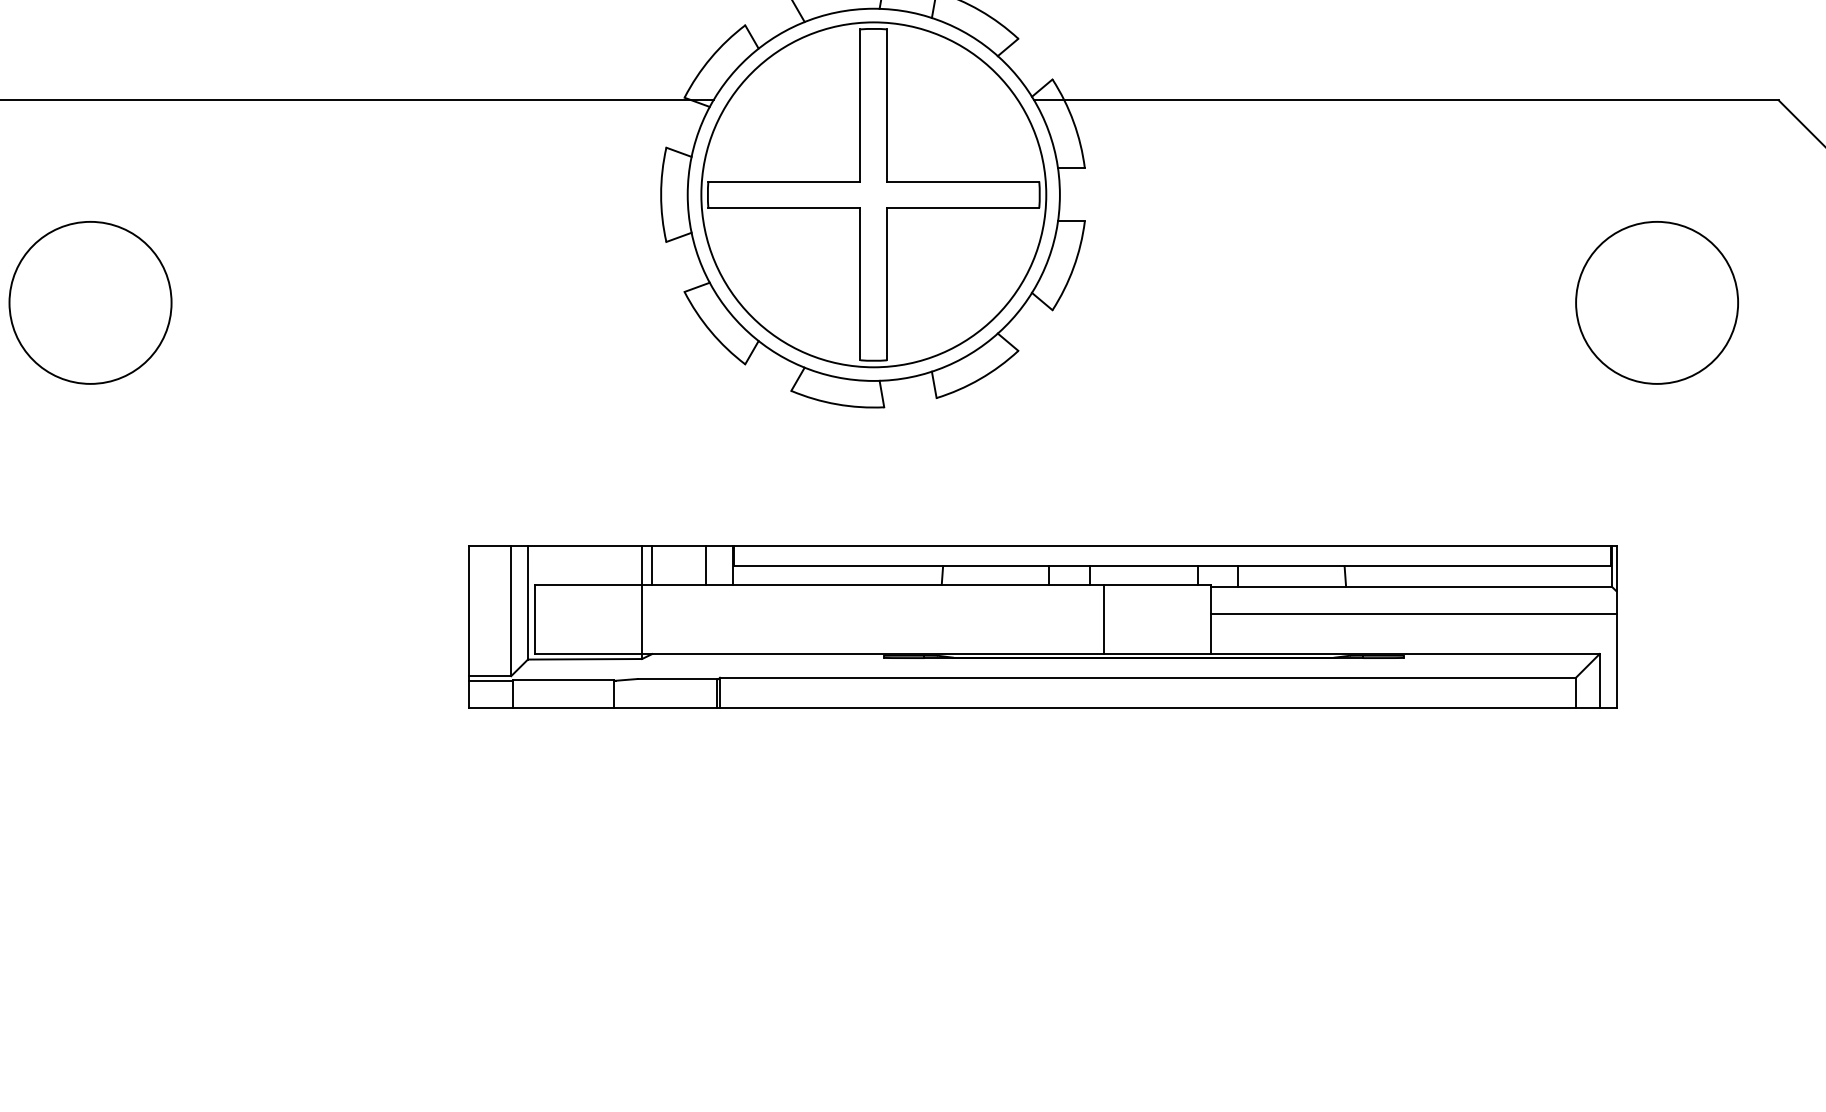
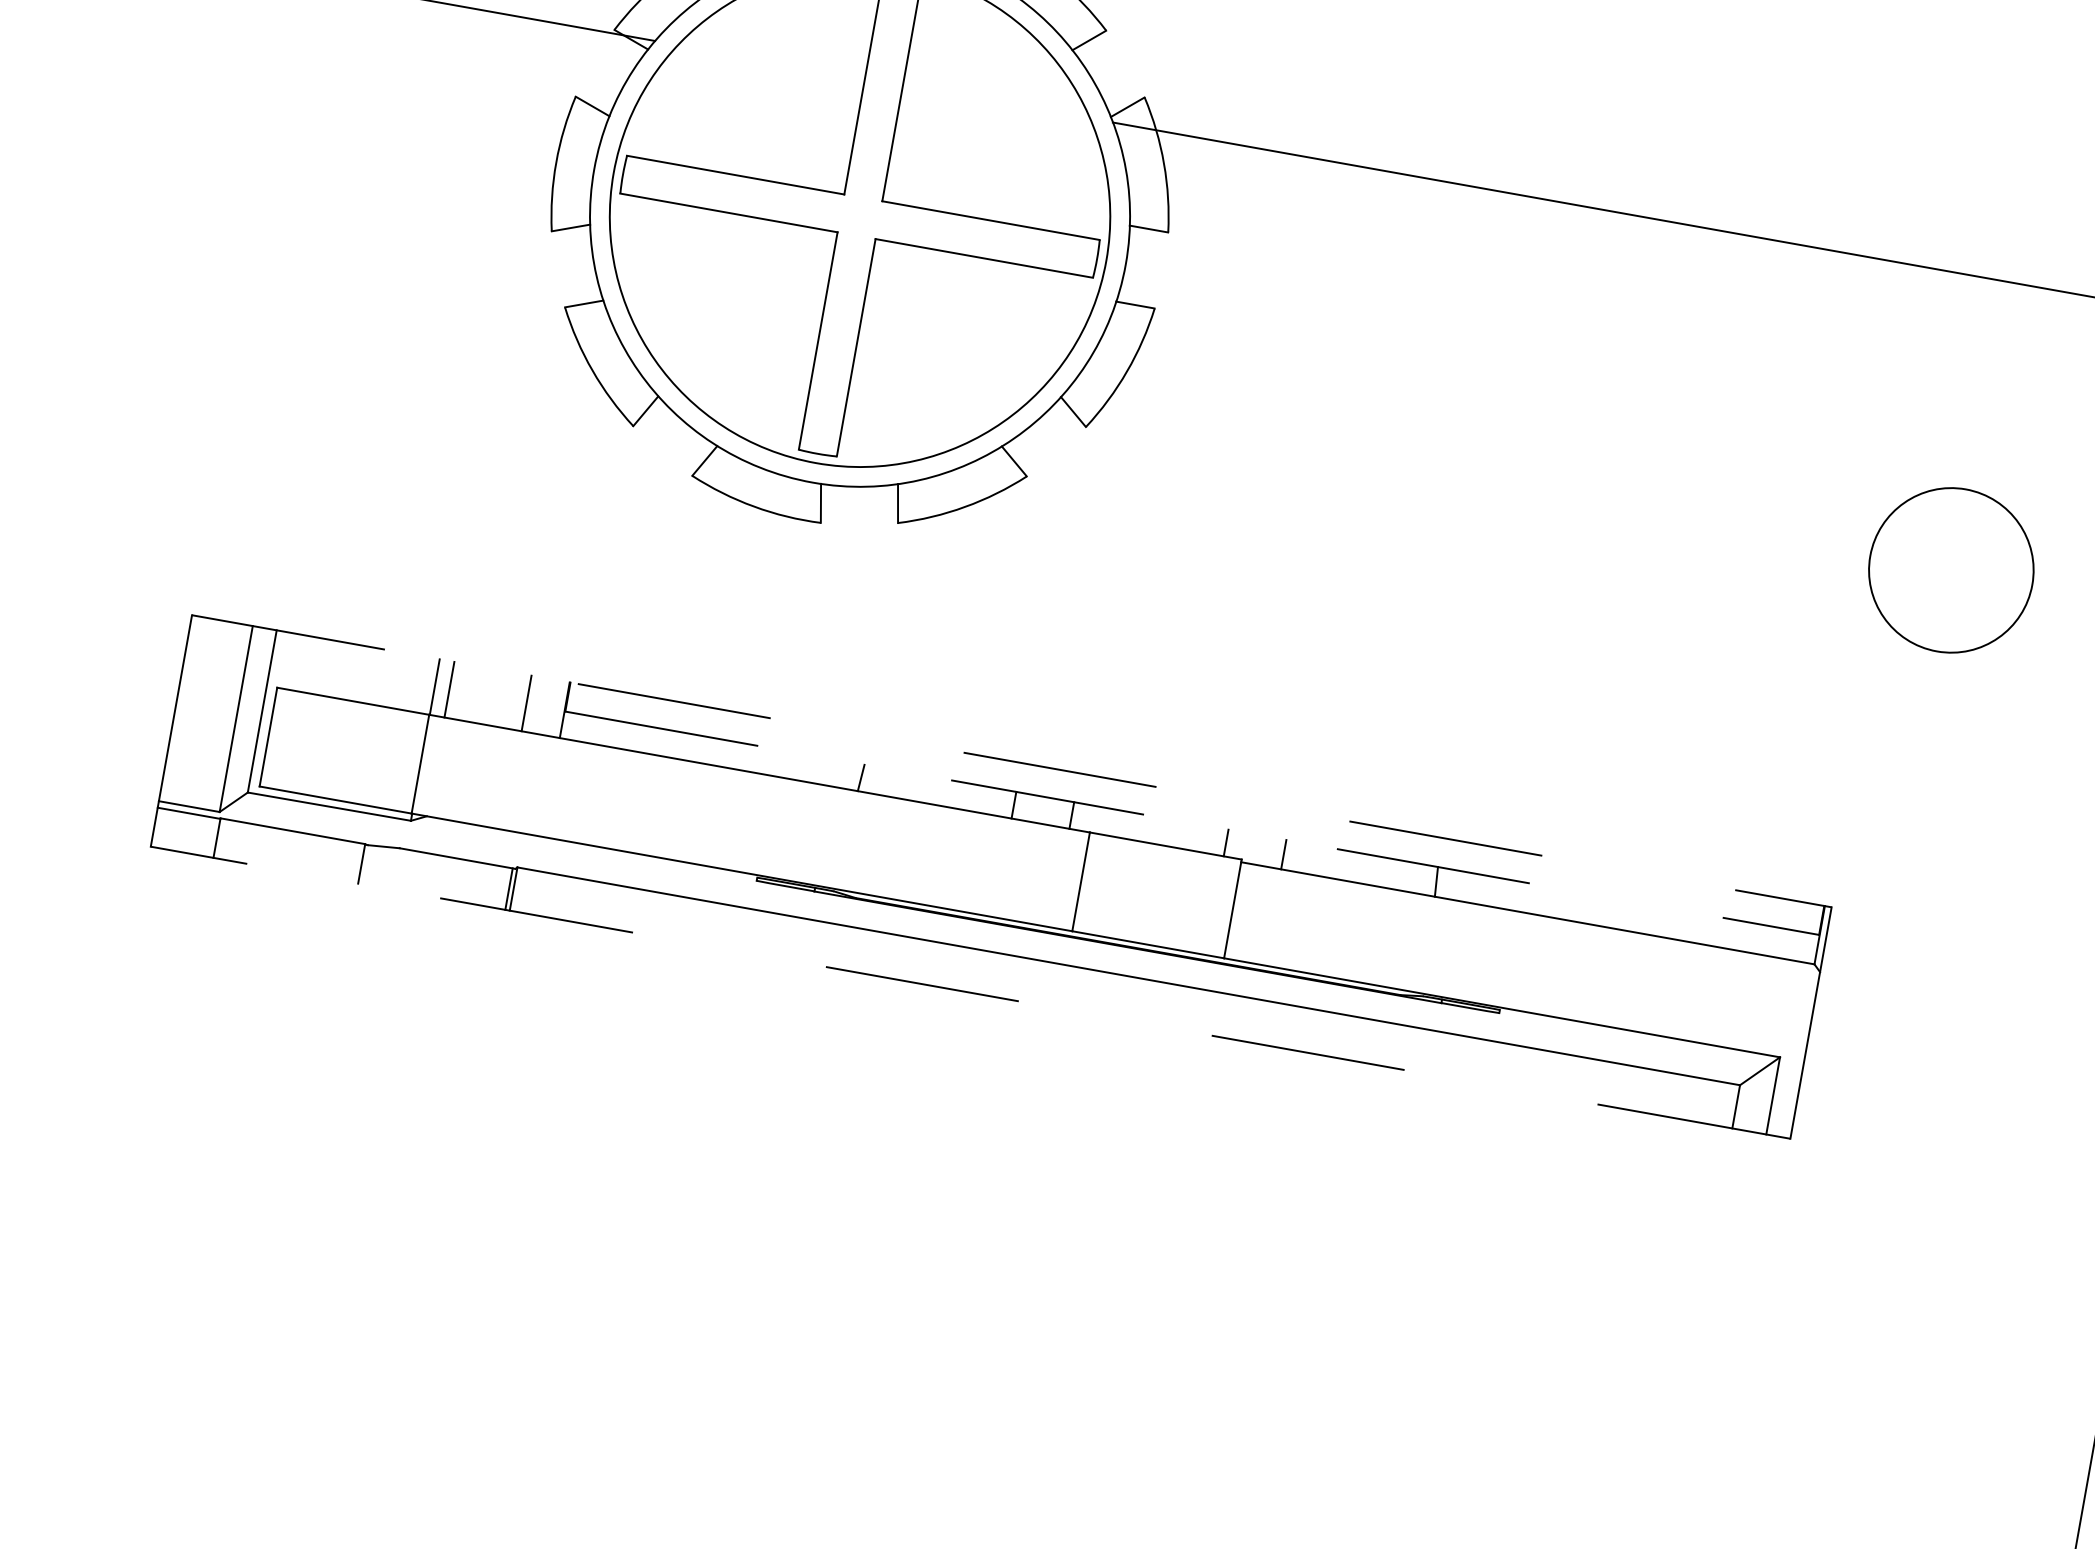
circle: (1657, 302) -> (1951, 569), size x0.7
line: (1042, 545) -> (1011, 760), solid -> dashed
line: (1172, 566) -> (1192, 823), solid -> dashed
line: (1413, 613) -> (1524, 952), removed
line: (1042, 708) -> (970, 993), solid -> dashed

